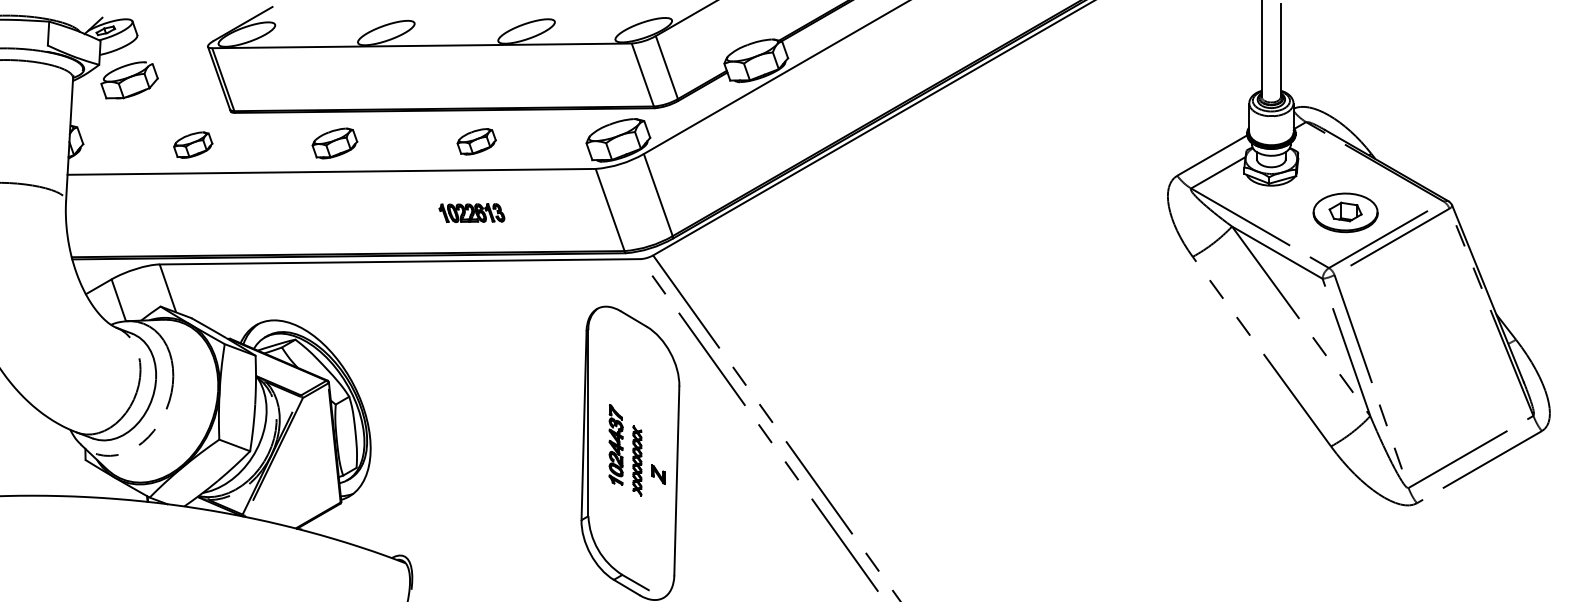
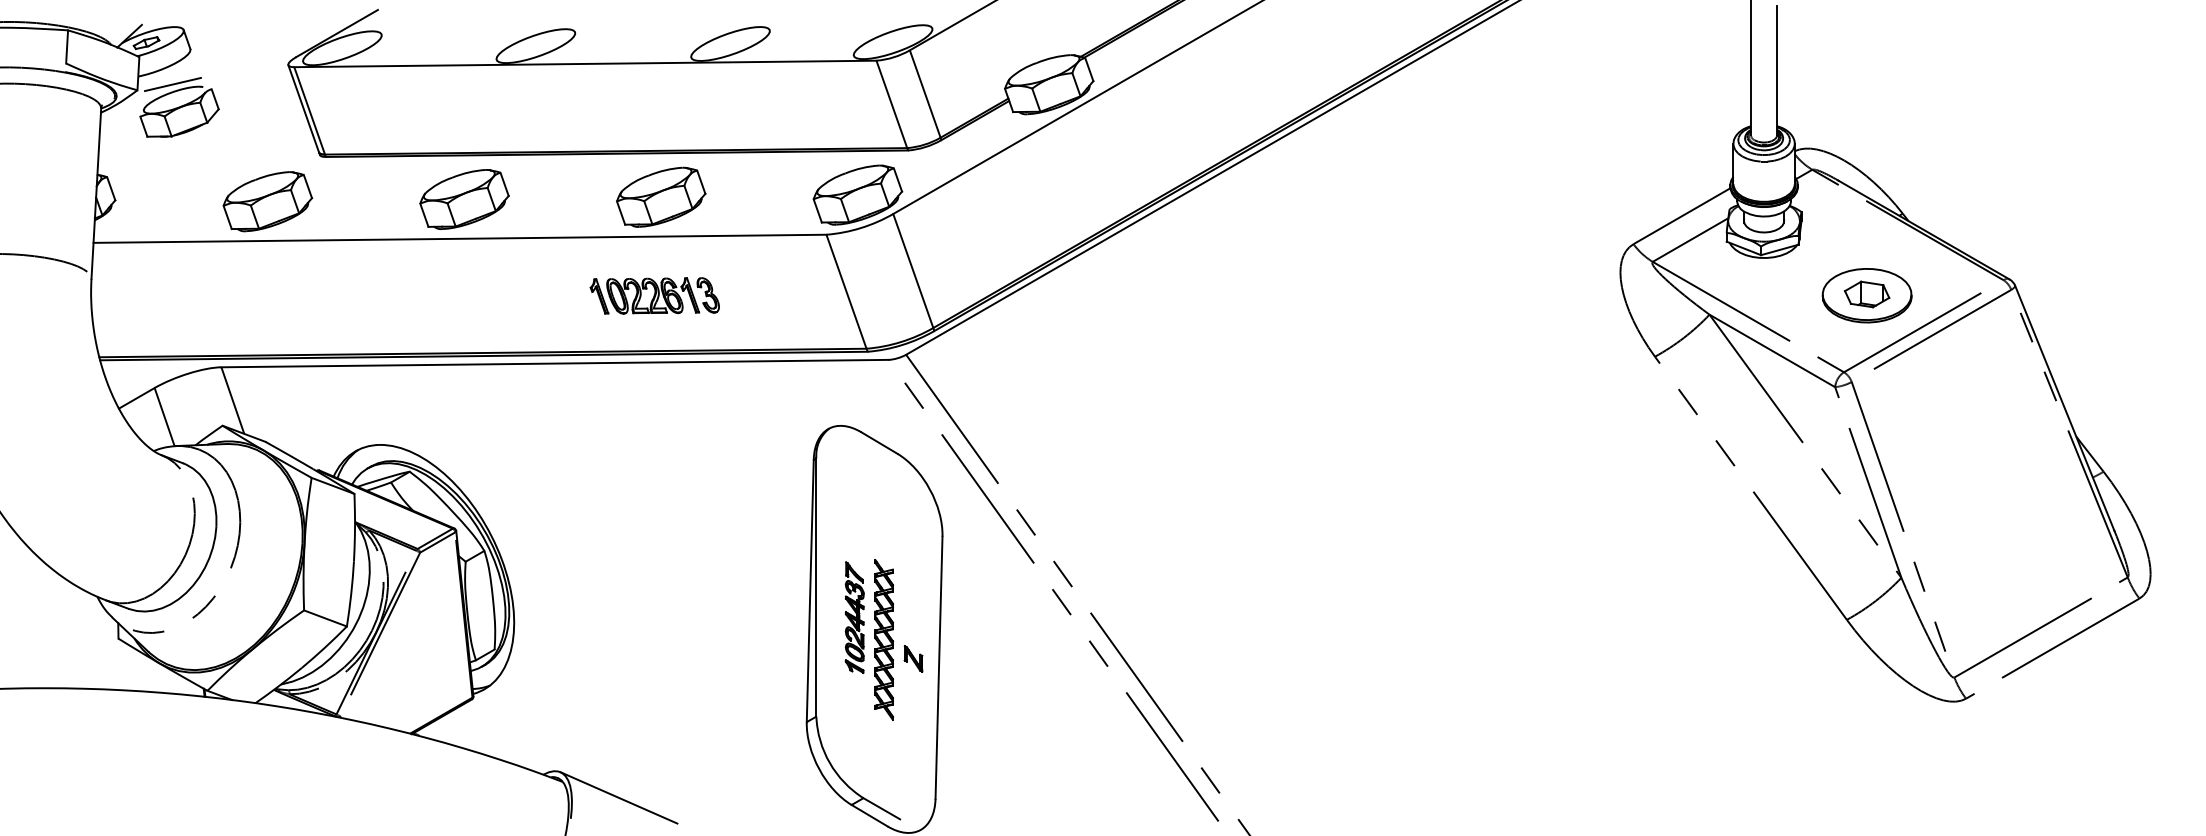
line: (124, 60) -> (172, 84), added
part: (476, 141) -> (661, 196), size x1.67
part: (334, 143) -> (464, 199), size x1.43
part: (192, 144) -> (267, 201), size x1.67
part: (471, 212) -> (654, 295), size x1.43
part: (637, 460) -> (884, 639), size x1.67
line: (445, 574) -> (618, 797), added

